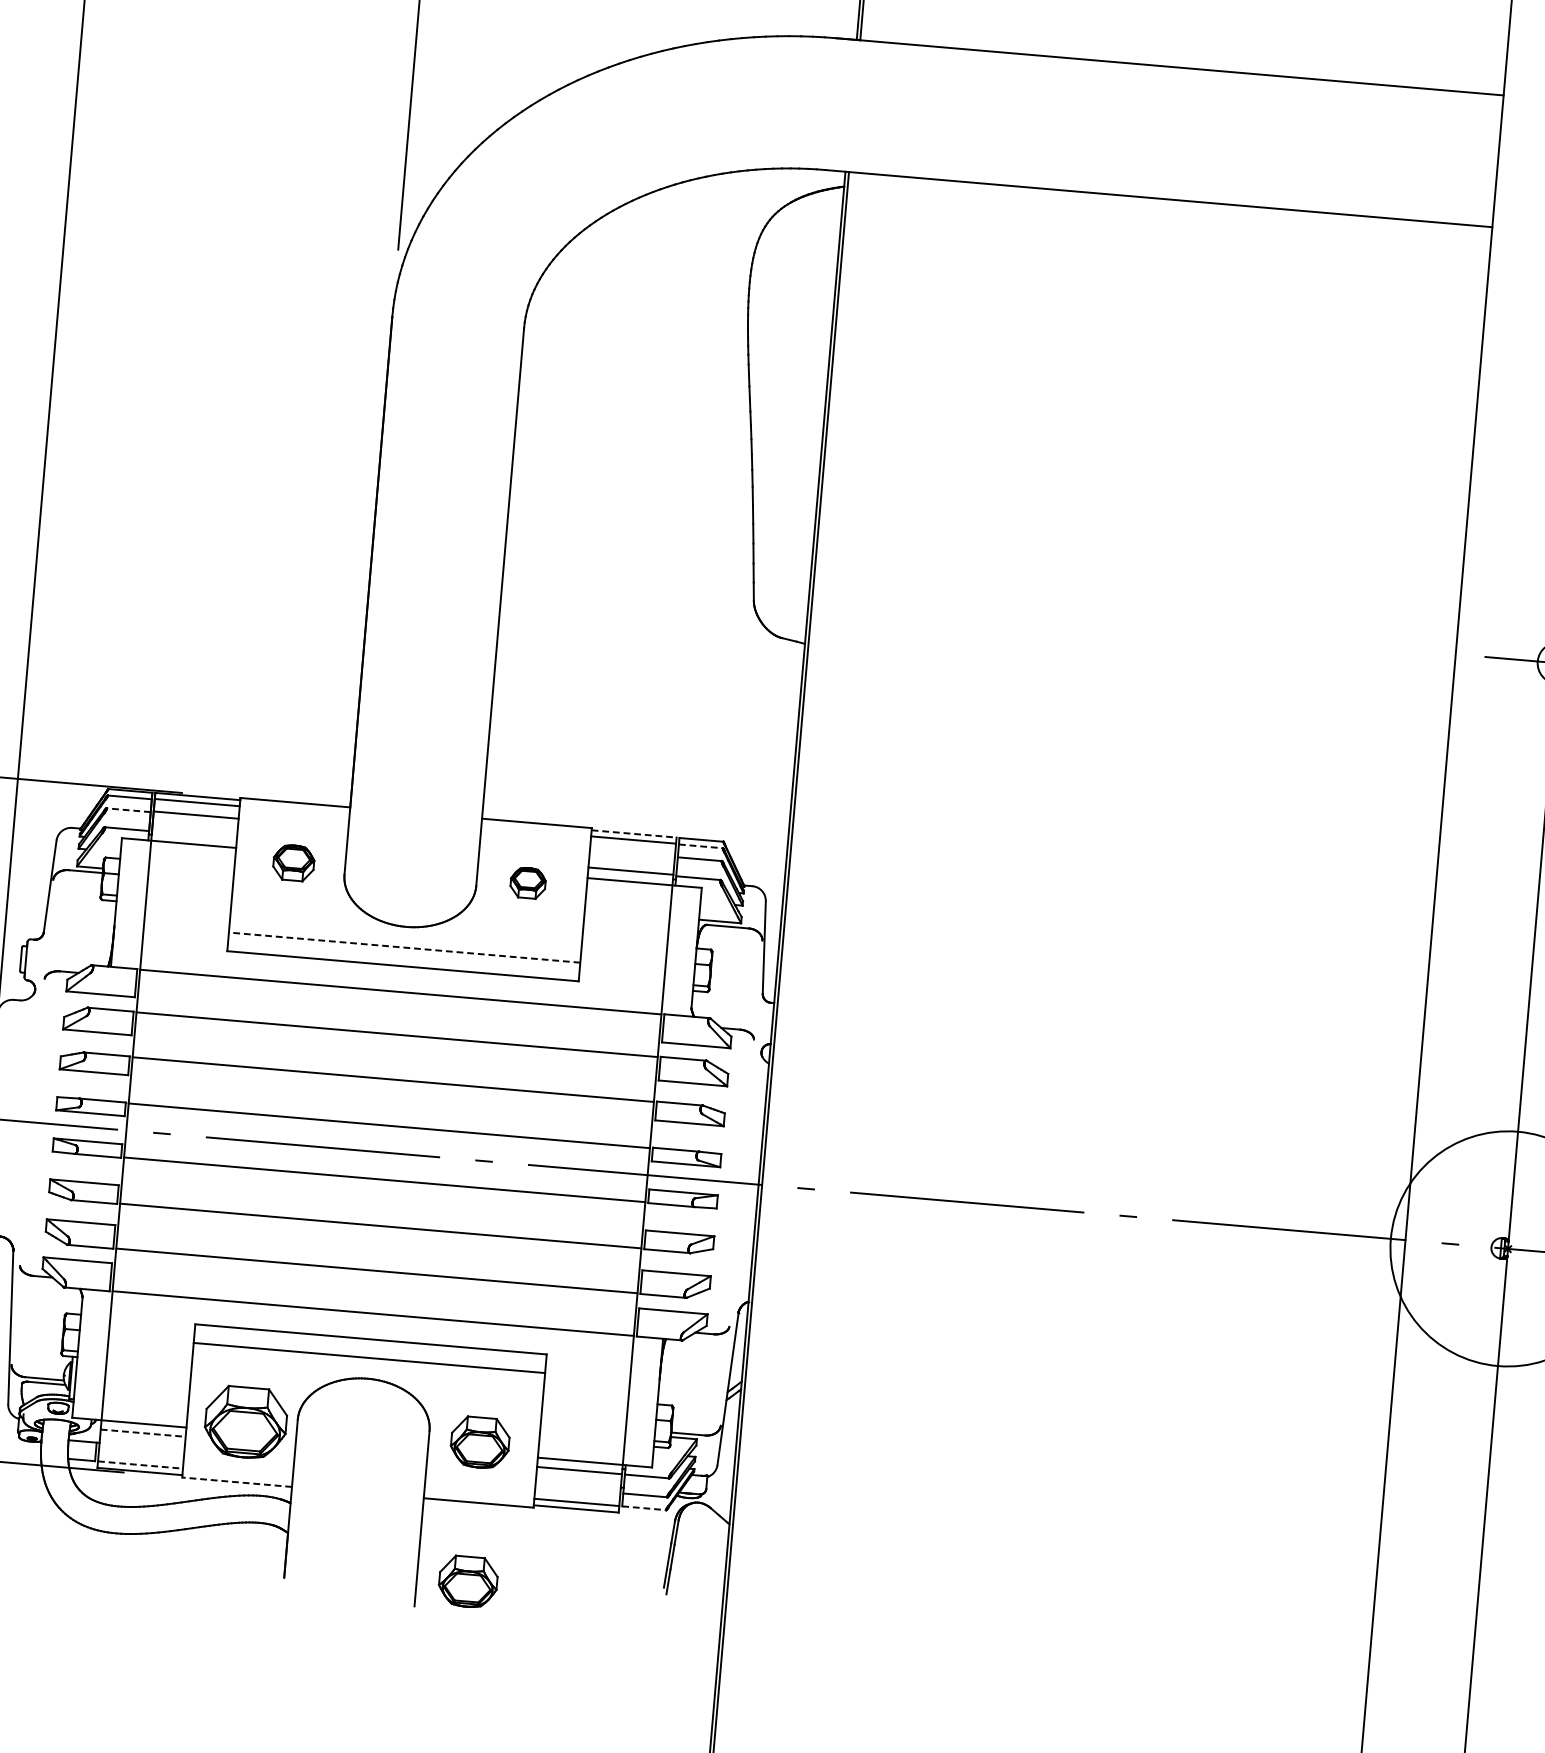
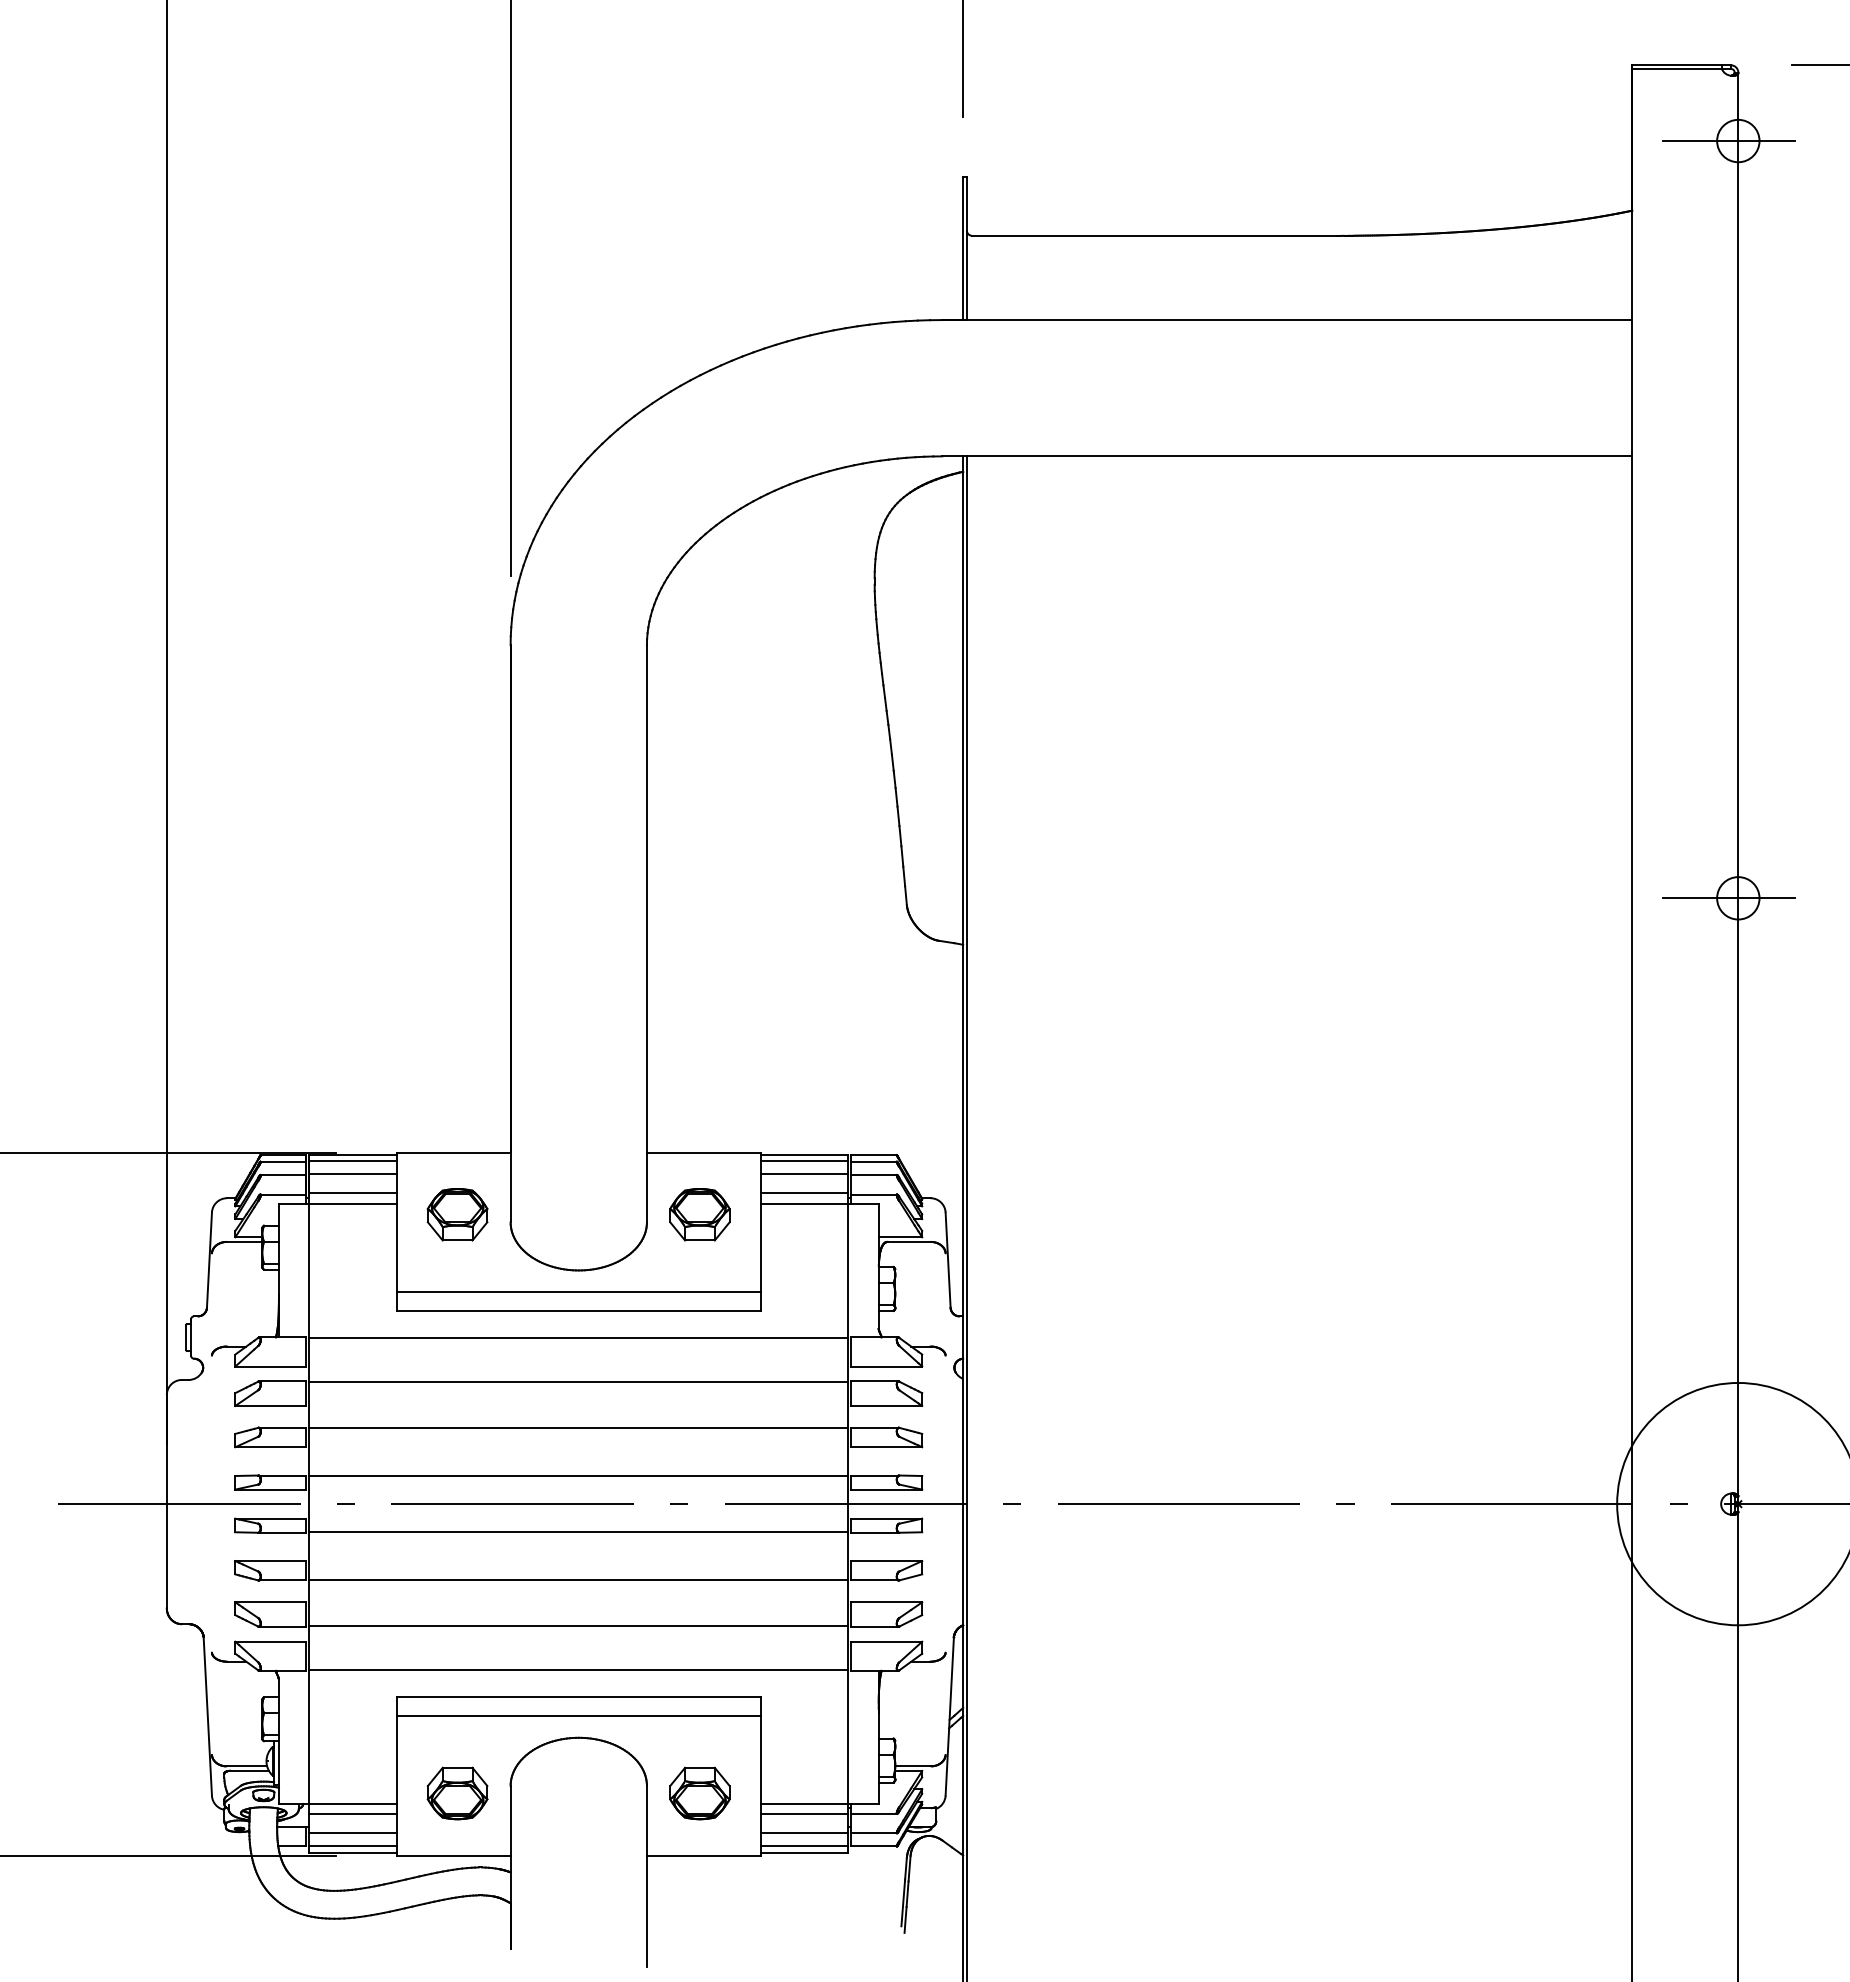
line: (128, 810) -> (283, 1175), dashed -> solid
line: (194, 833) -> (353, 1193), added
line: (634, 833) -> (804, 1154), dashed -> solid
line: (701, 846) -> (874, 1161), dashed -> solid
line: (632, 852) -> (804, 1174), added
part: (293, 862) -> (457, 1214), size x1.43
part: (527, 882) -> (699, 1214), size x1.67
line: (404, 947) -> (578, 1291), dashed -> solid
part: (245, 1422) -> (457, 1793), size x0.71
line: (143, 1433) -> (353, 1813), dashed -> solid
line: (141, 1452) -> (353, 1833), added
line: (140, 1465) -> (353, 1846), dashed -> solid
line: (236, 1482) -> (453, 1855), dashed -> solid
line: (577, 1489) -> (804, 1833), added
line: (644, 1508) -> (874, 1846), dashed -> solid
part: (467, 1581) -> (699, 1937), removed

